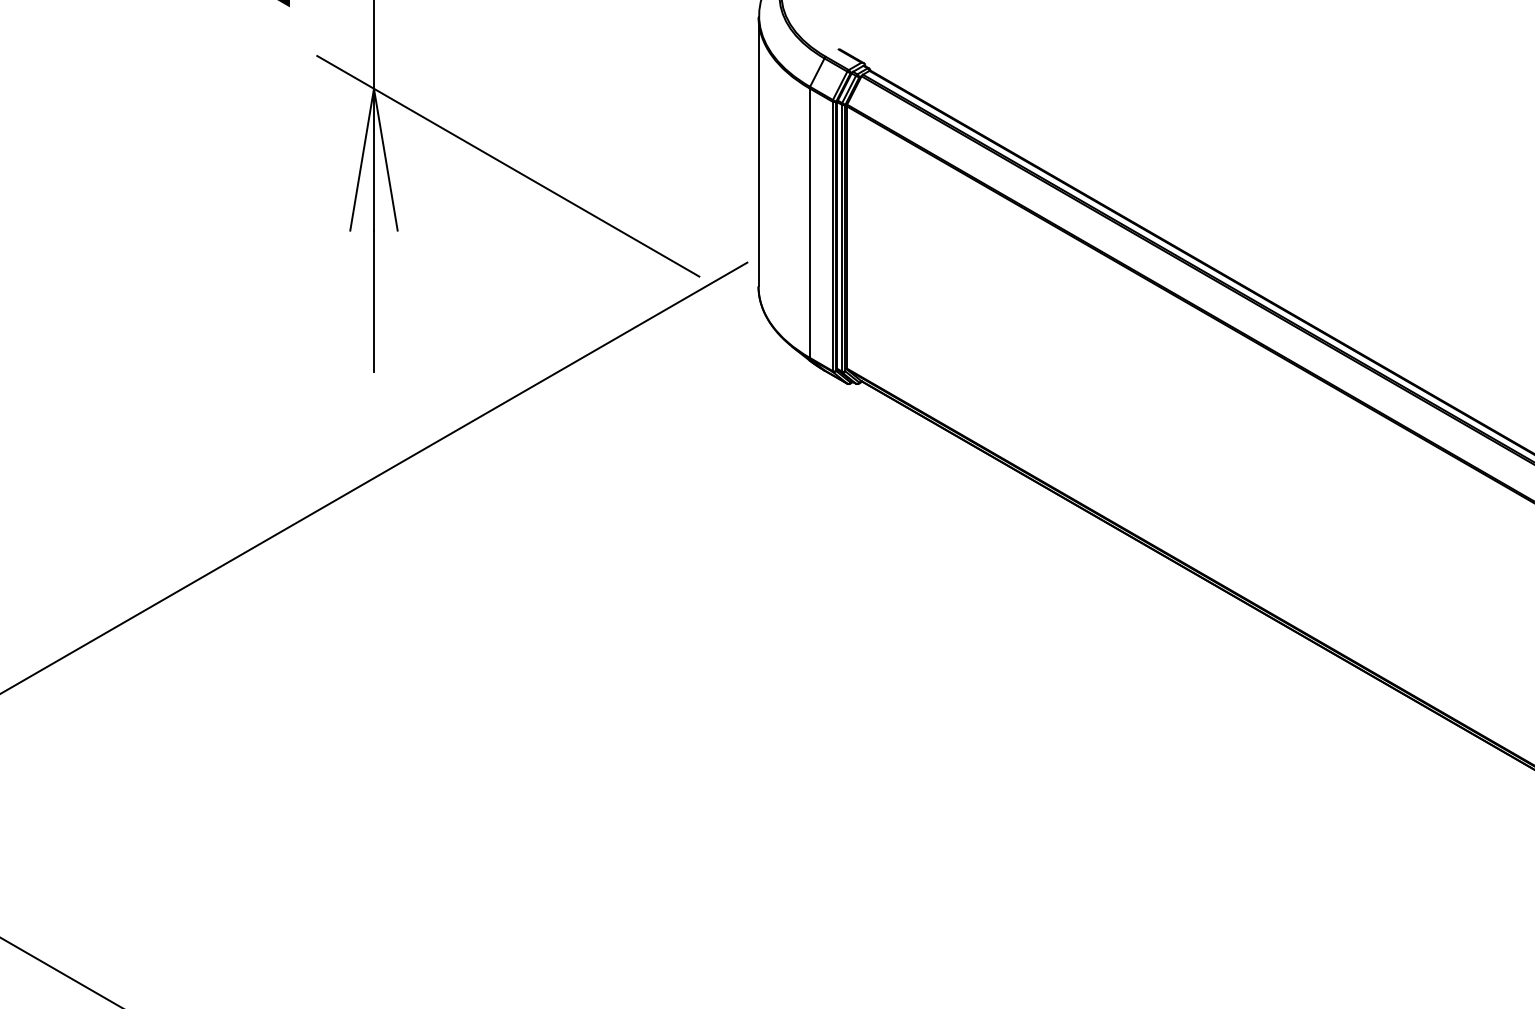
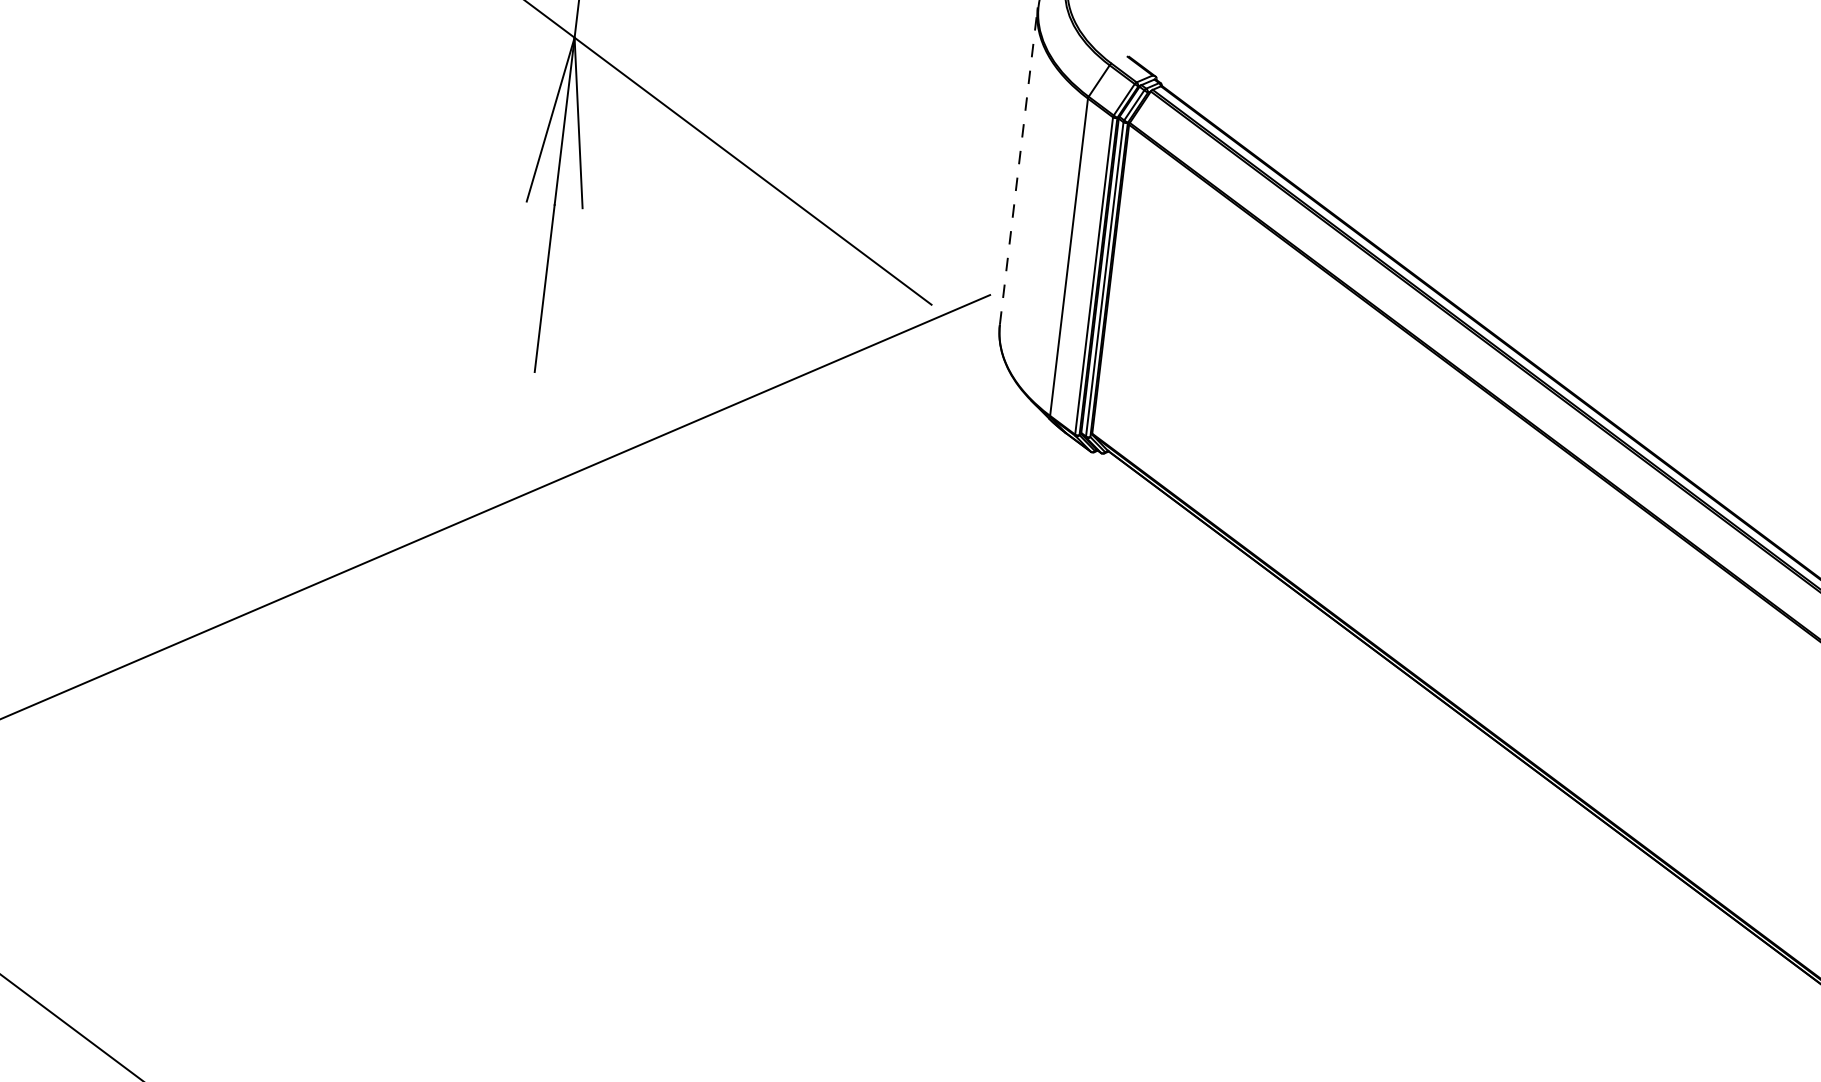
line: (758, 151) -> (1018, 165), solid -> dashed

